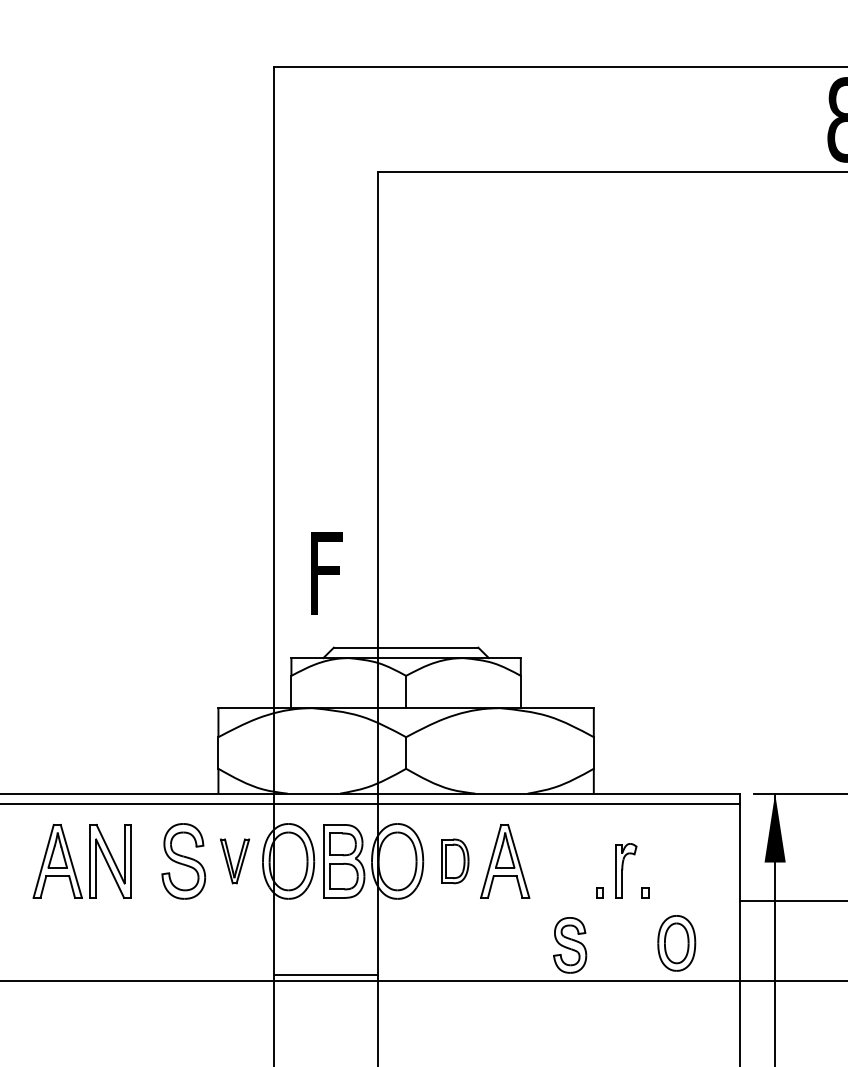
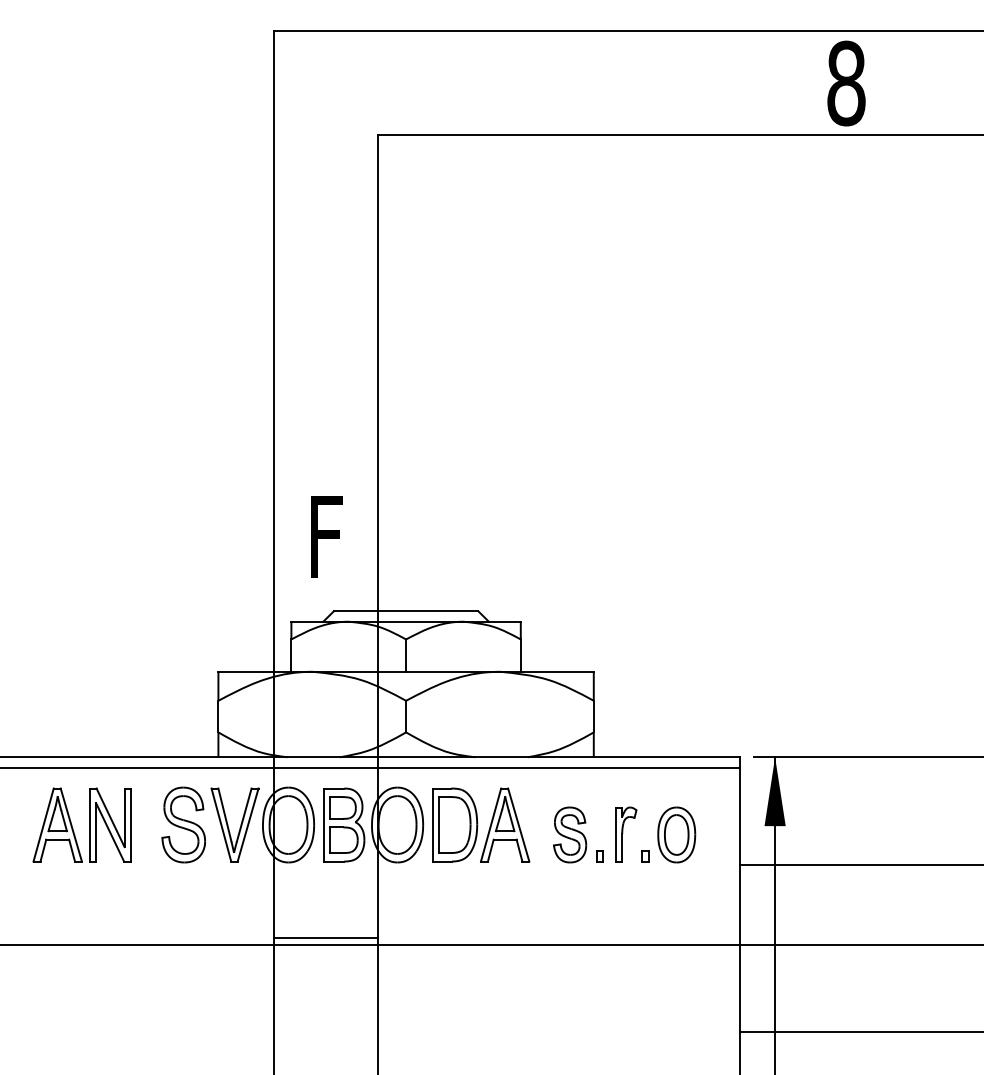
part: (234, 860) -> (234, 824), size x1.67
part: (455, 860) -> (455, 824), size x1.67
part: (676, 942) -> (676, 834), moved
part: (570, 944) -> (570, 834), moved

